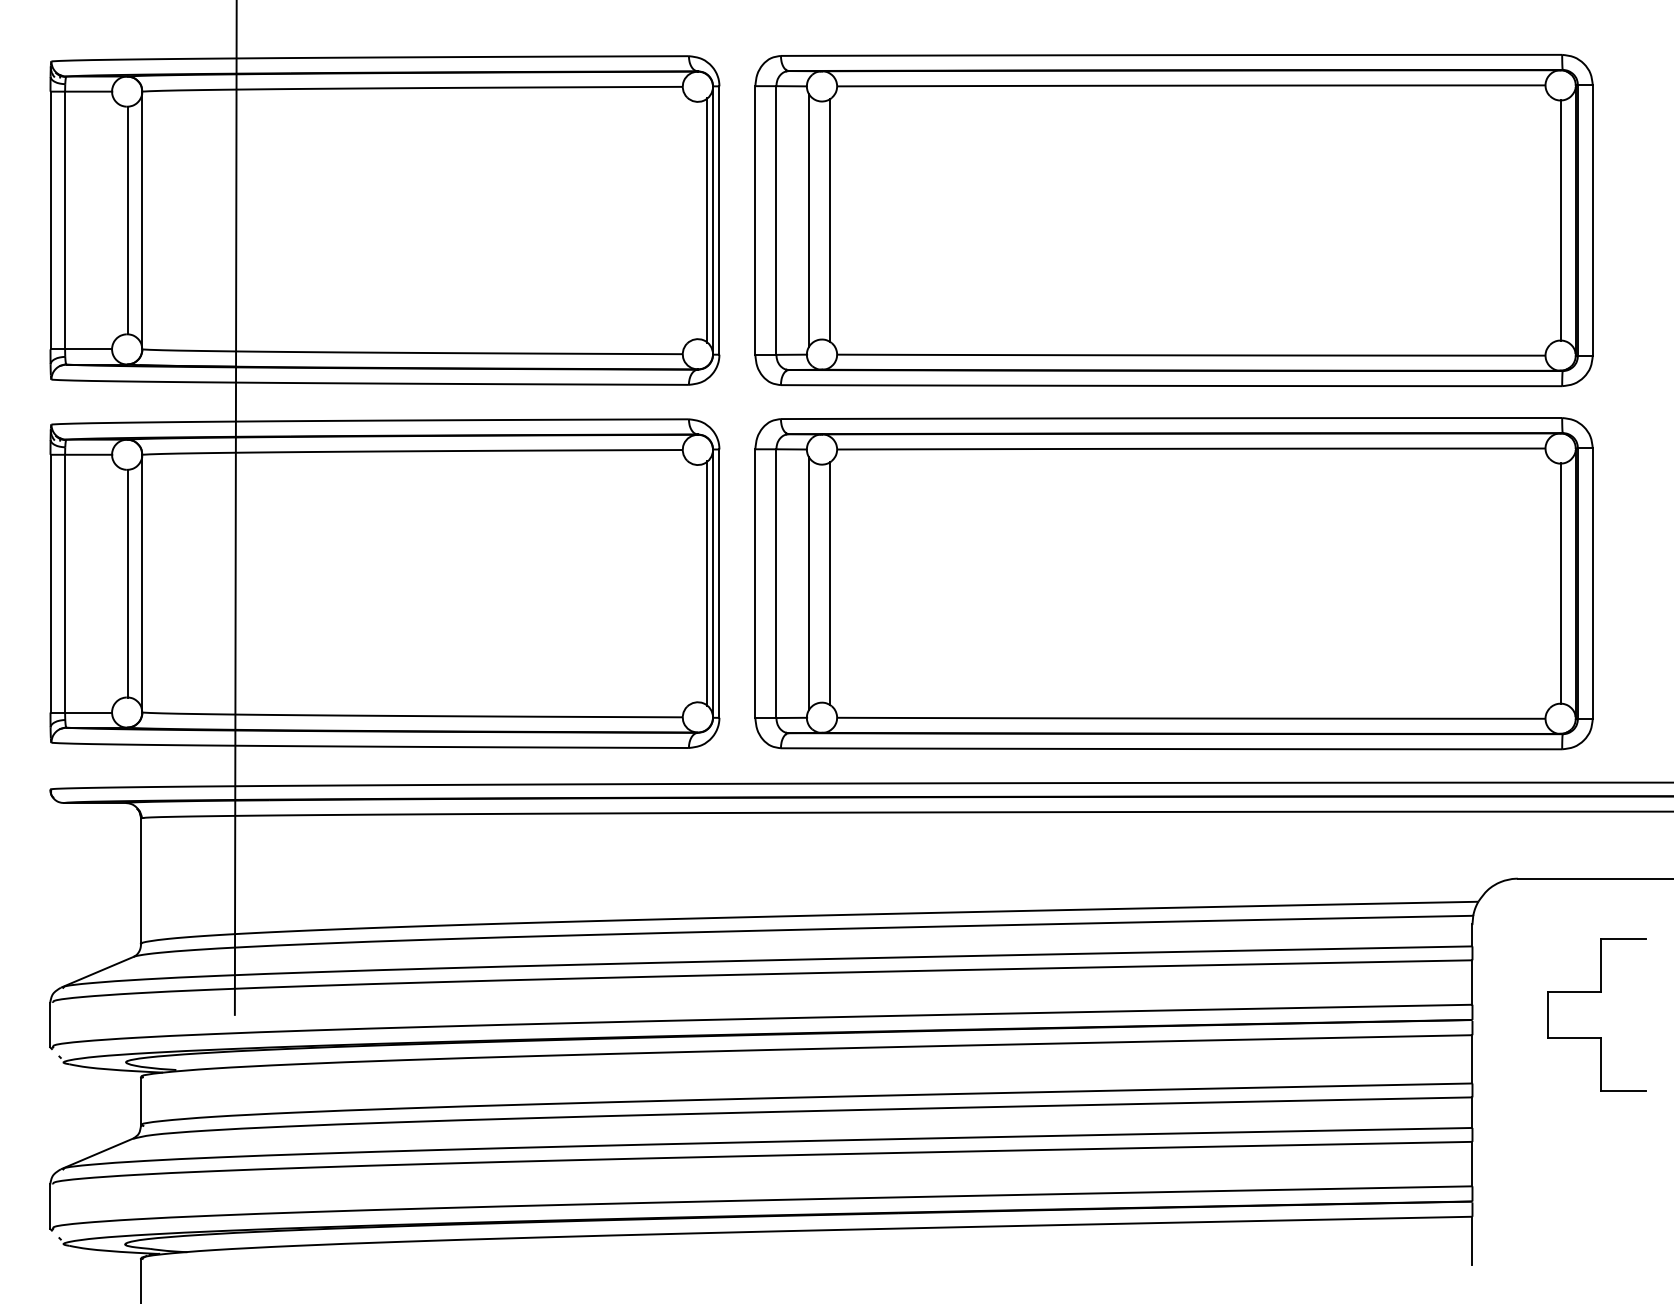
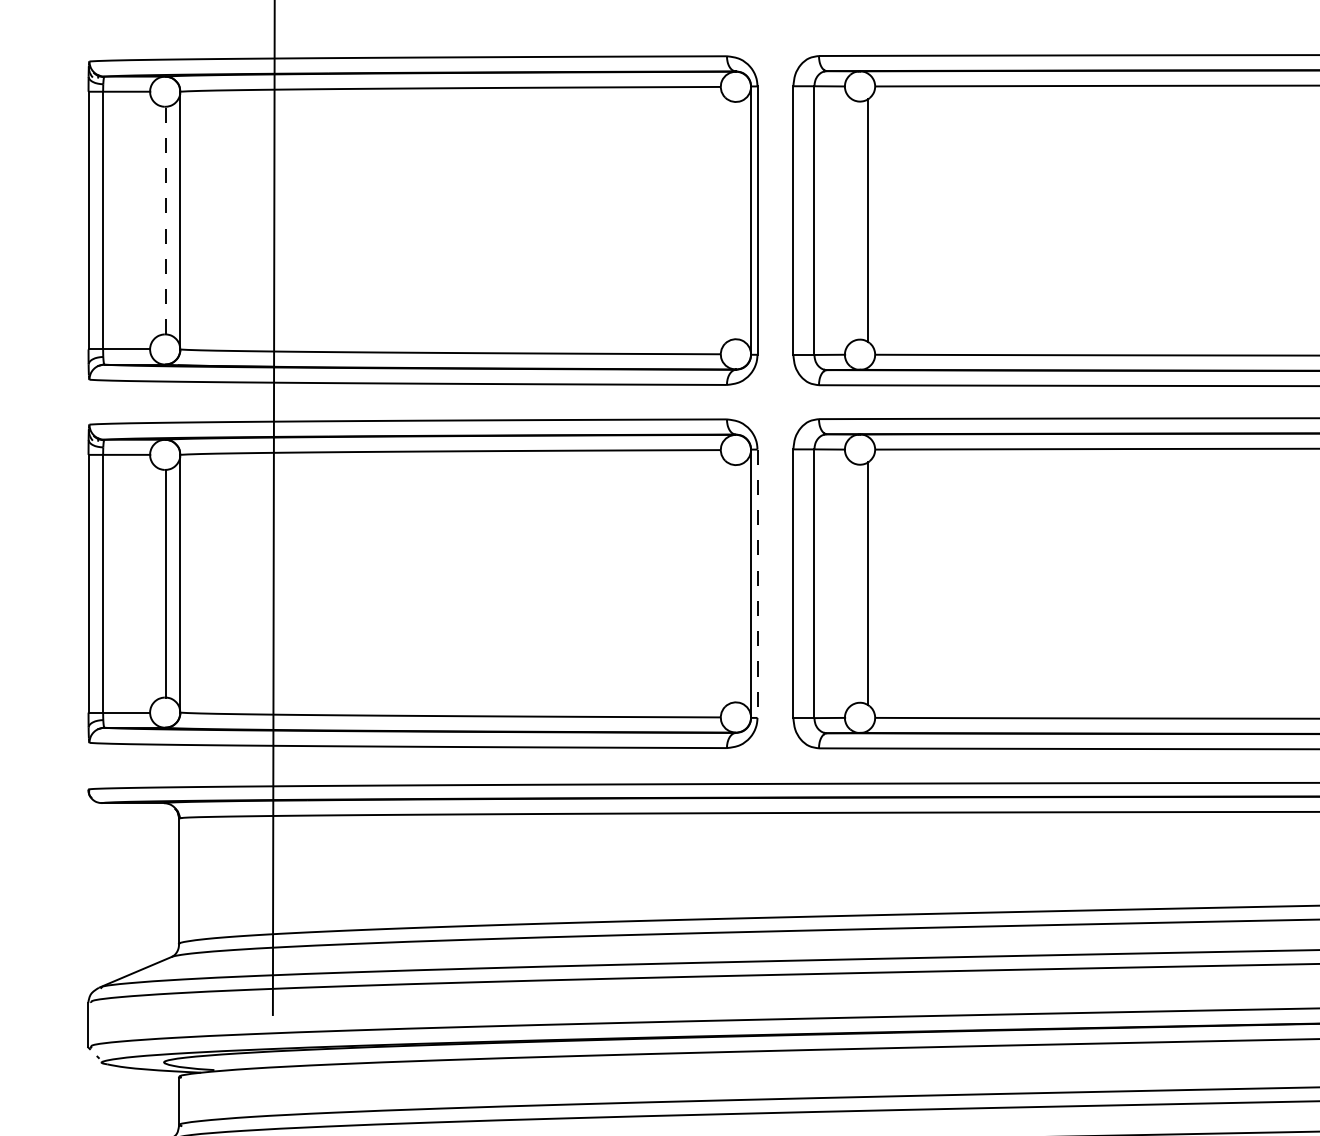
line: (127, 220) -> (165, 220), solid -> dashed
line: (707, 220) -> (745, 220), removed
line: (809, 220) -> (847, 220), removed
line: (707, 583) -> (745, 583), removed
line: (809, 583) -> (847, 583), removed
line: (719, 584) -> (757, 584), solid -> dashed

